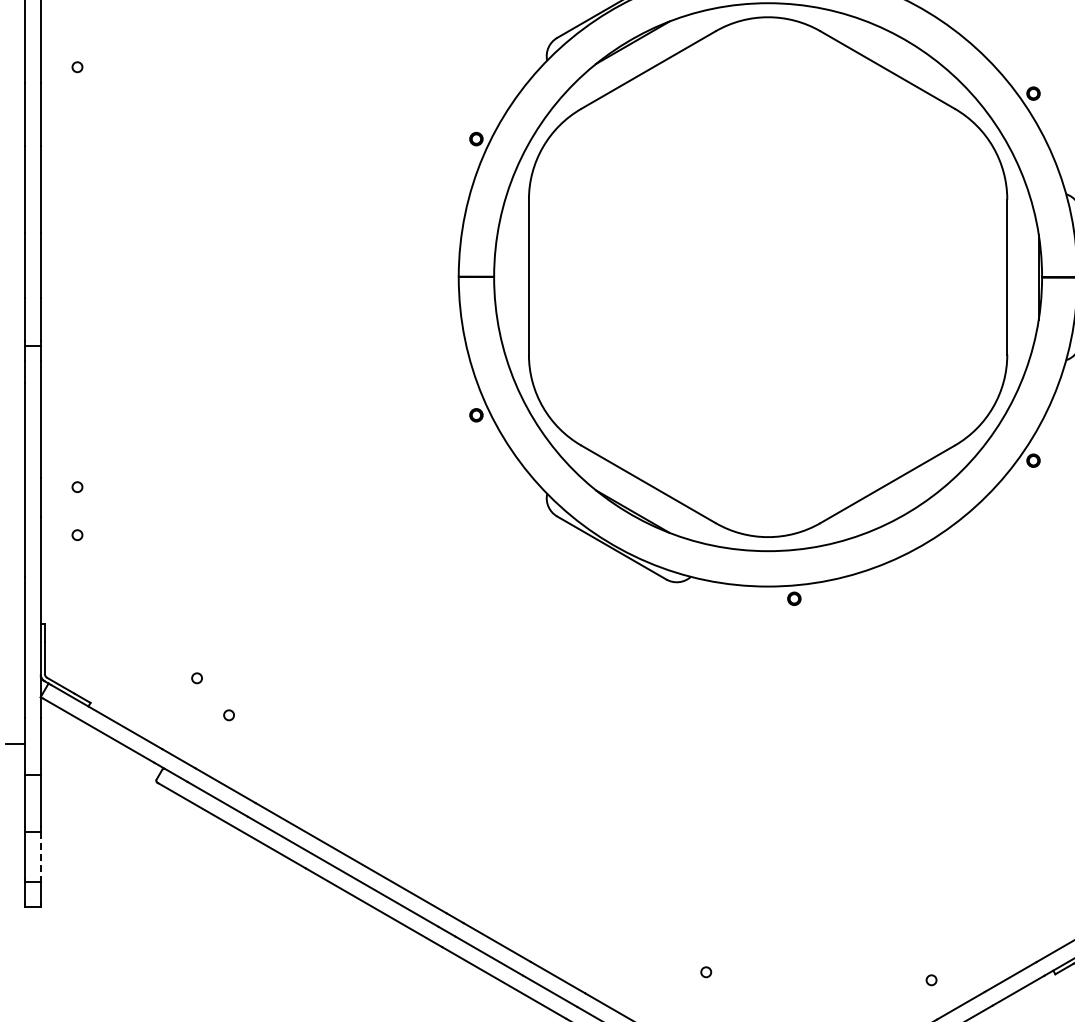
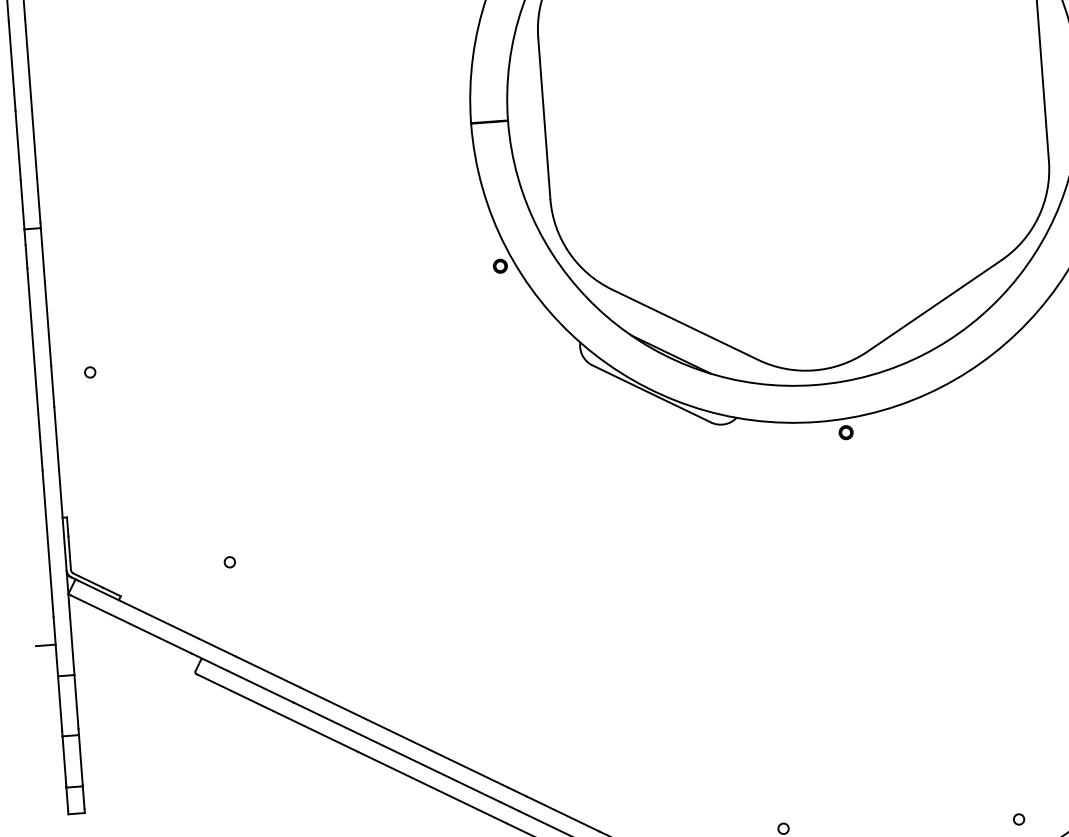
circle: (77, 534) -> (93, 421), removed
circle: (228, 715) -> (265, 598), removed
line: (40, 856) -> (80, 760), dashed -> solid

